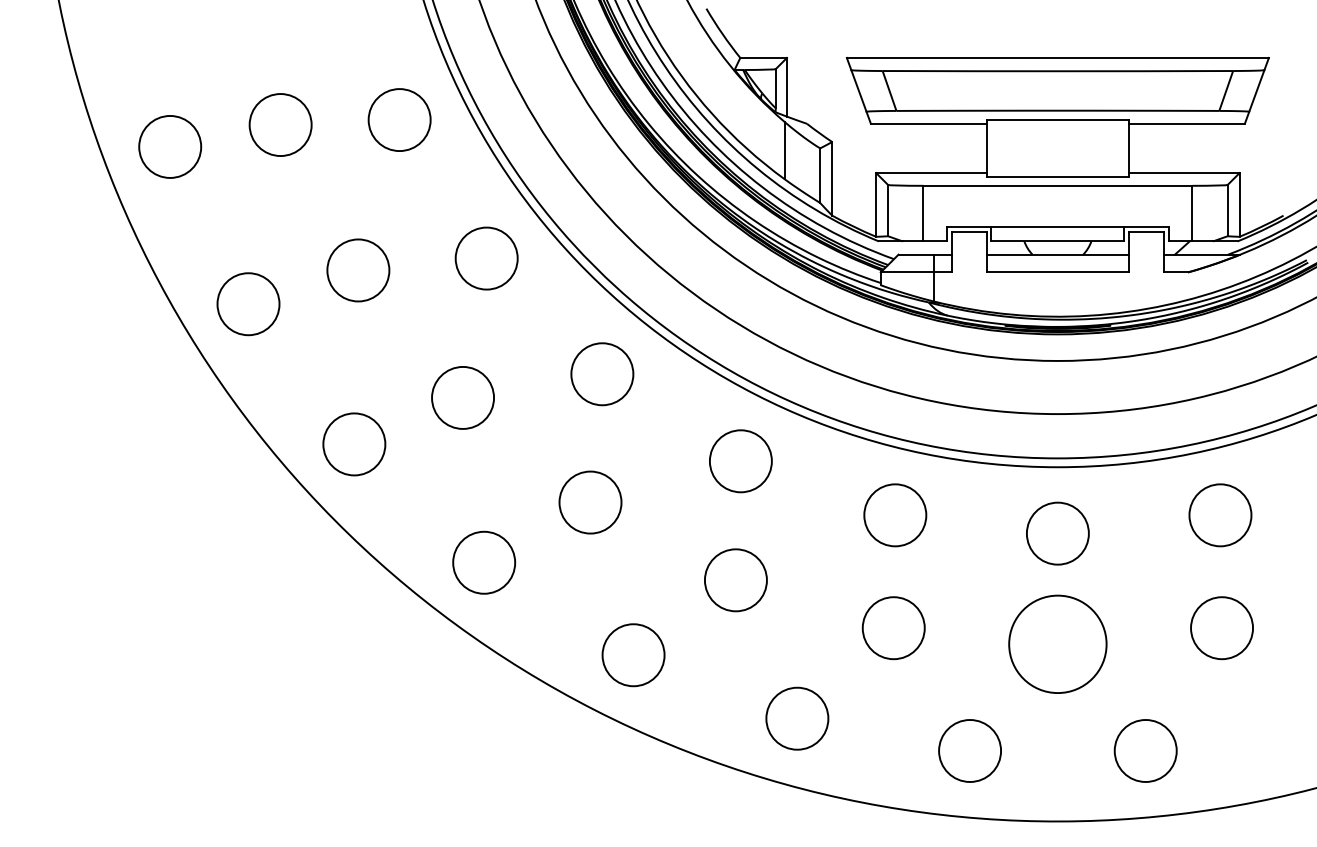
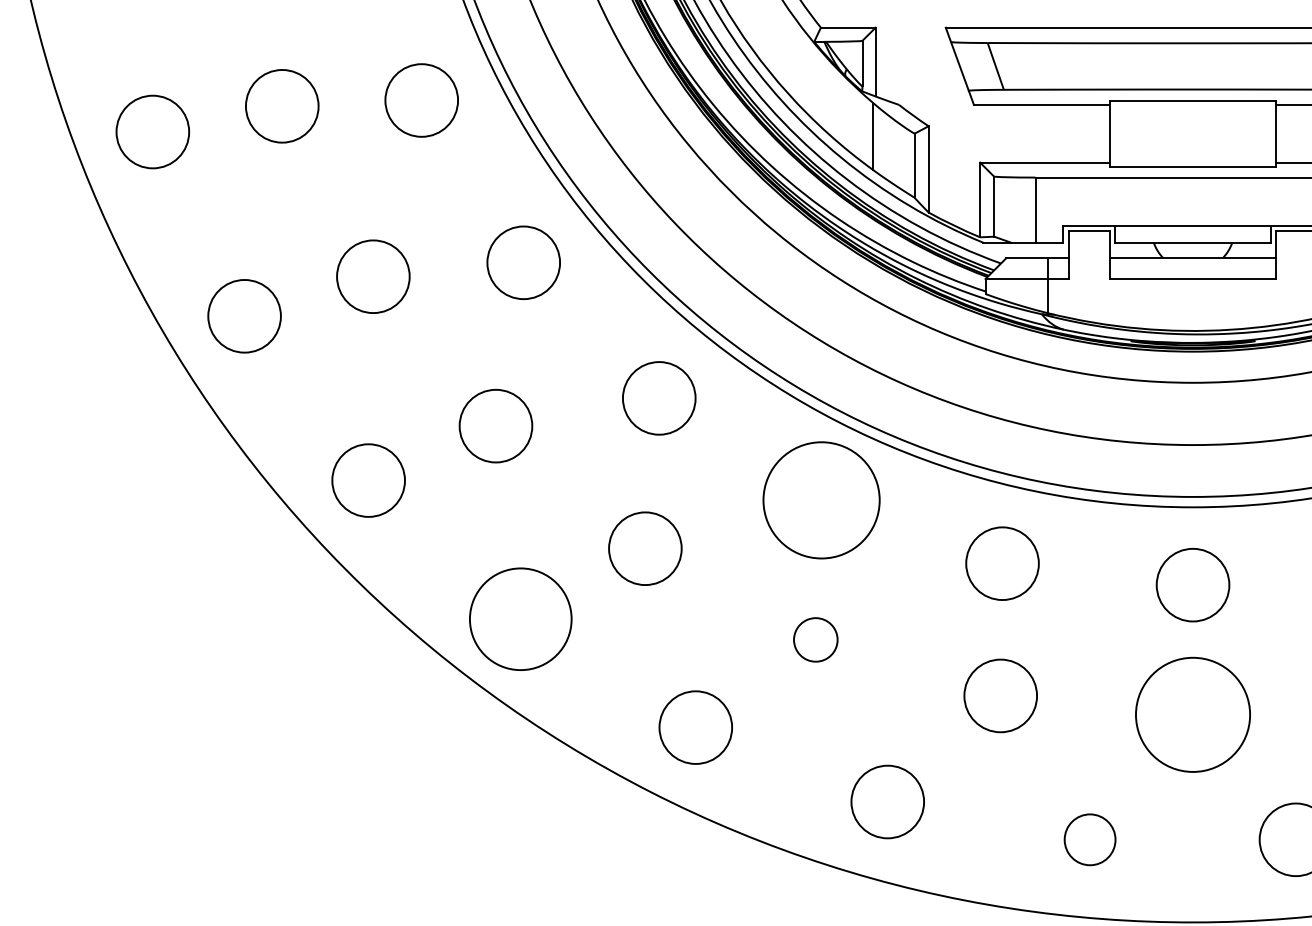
circle: (740, 461) -> (821, 500), size x1.6
circle: (484, 562) -> (521, 618), size x1.4
circle: (735, 580) -> (815, 640), size x0.6
circle: (969, 750) -> (1089, 839), size x0.7

